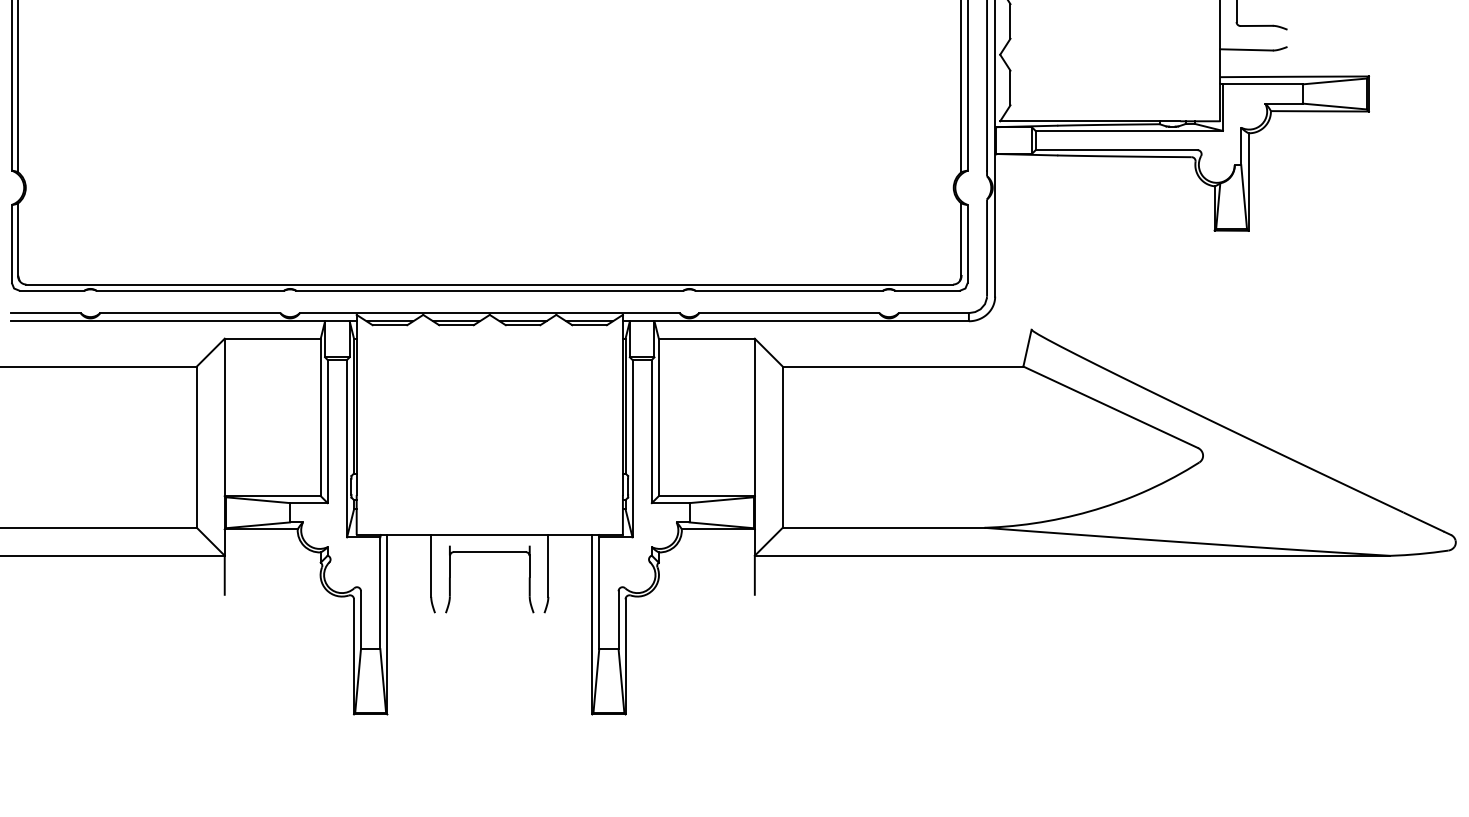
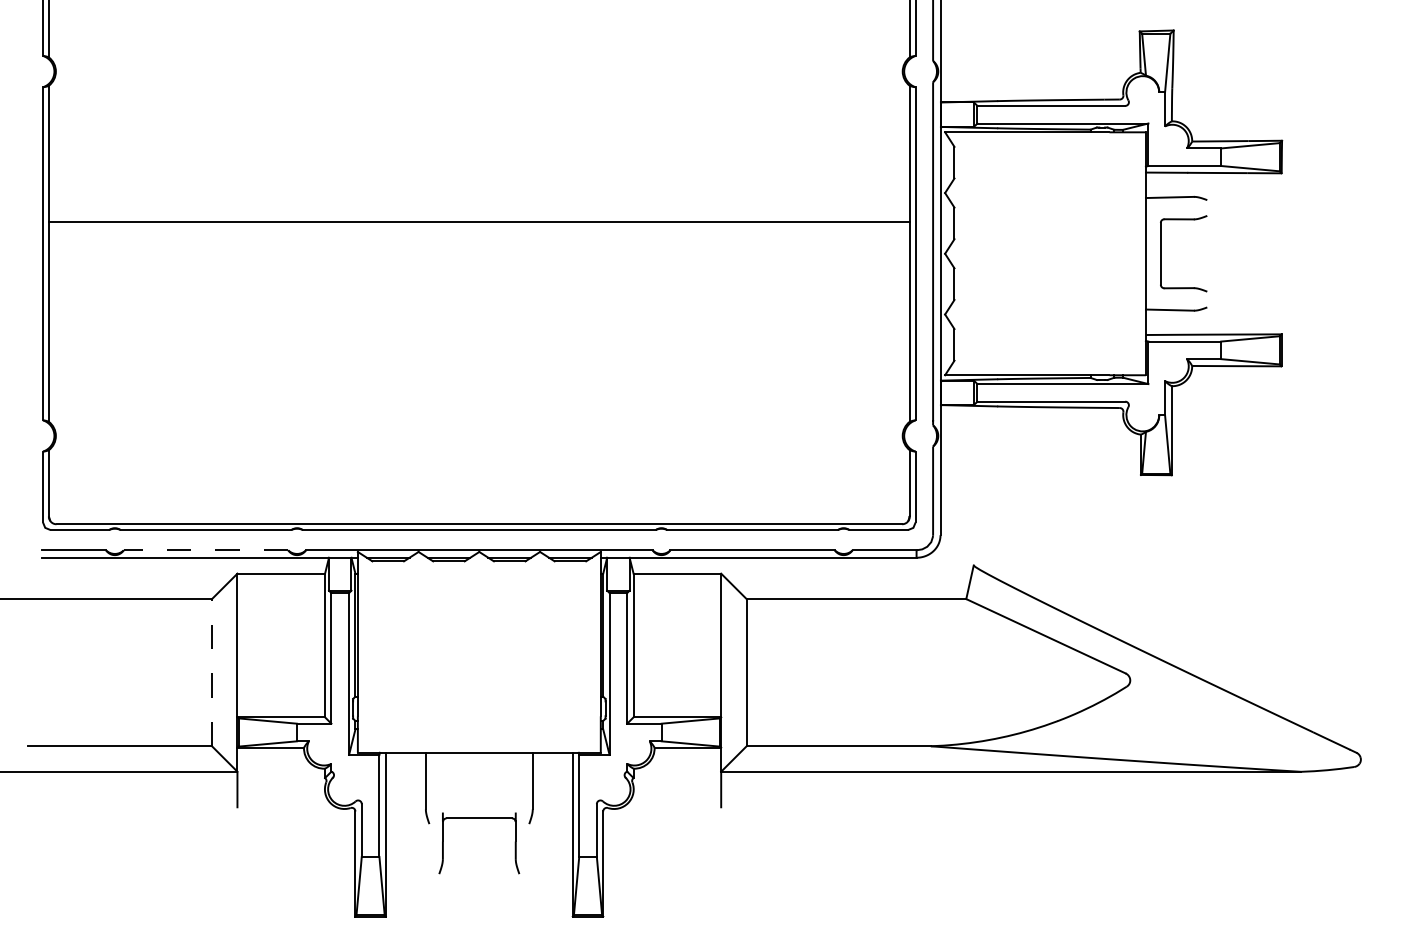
line: (189, 313) -> (205, 550), solid -> dashed
line: (197, 447) -> (212, 672), solid -> dashed
part: (489, 552) -> (479, 818), moved

